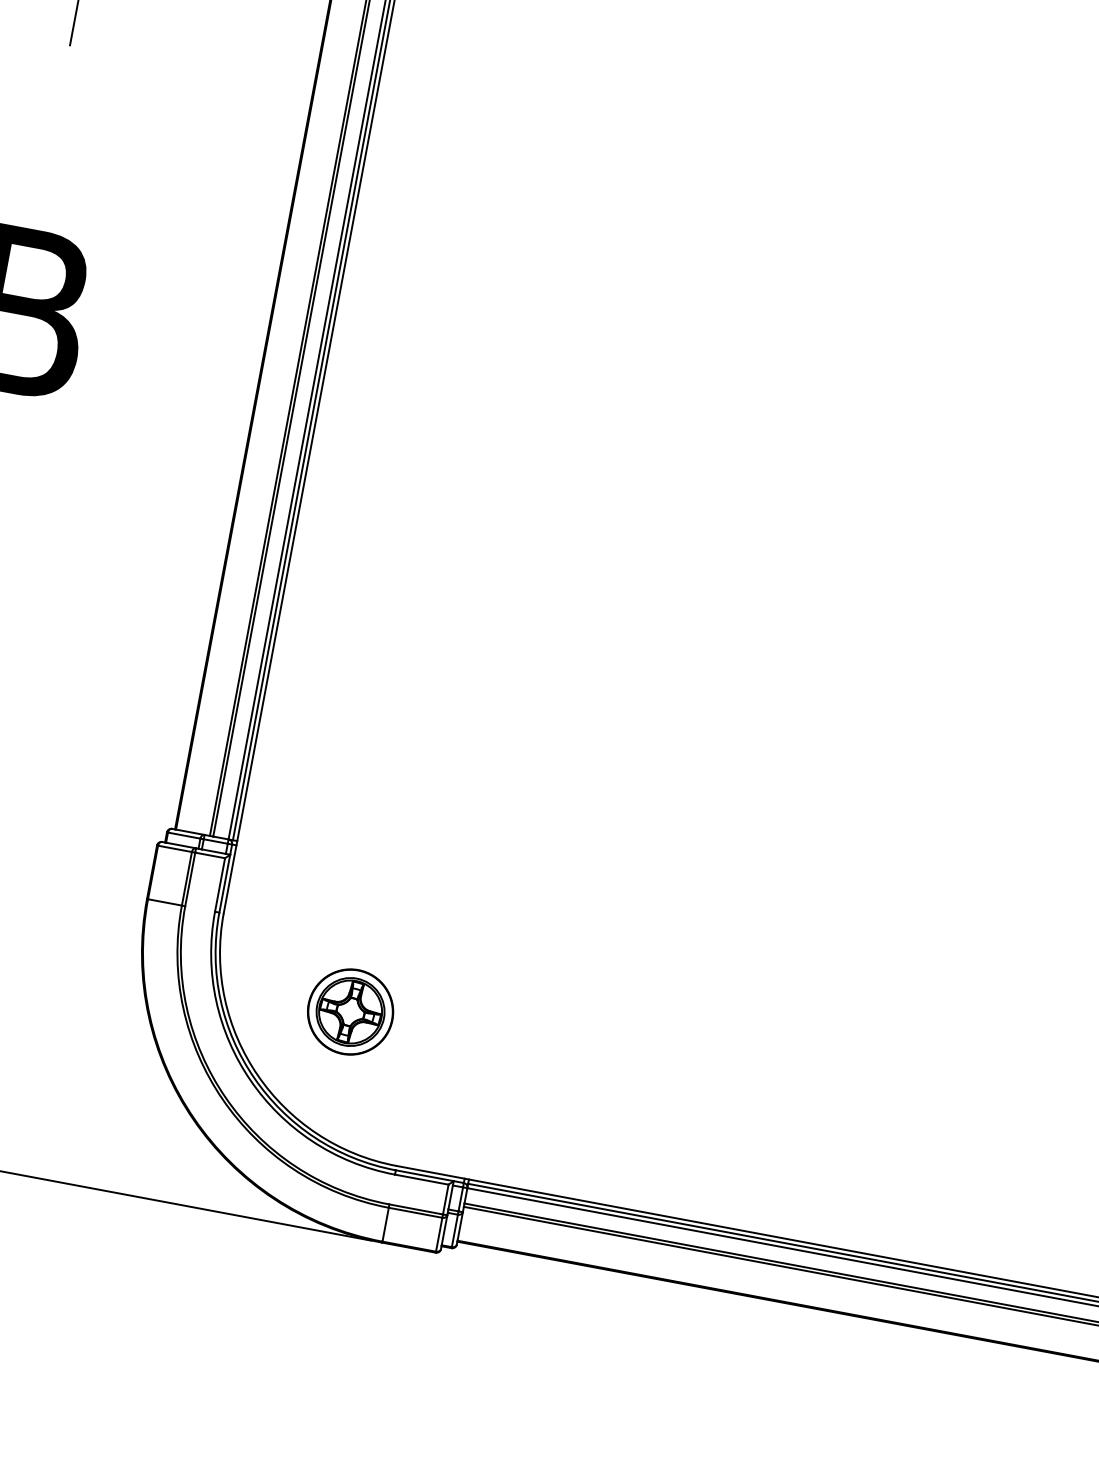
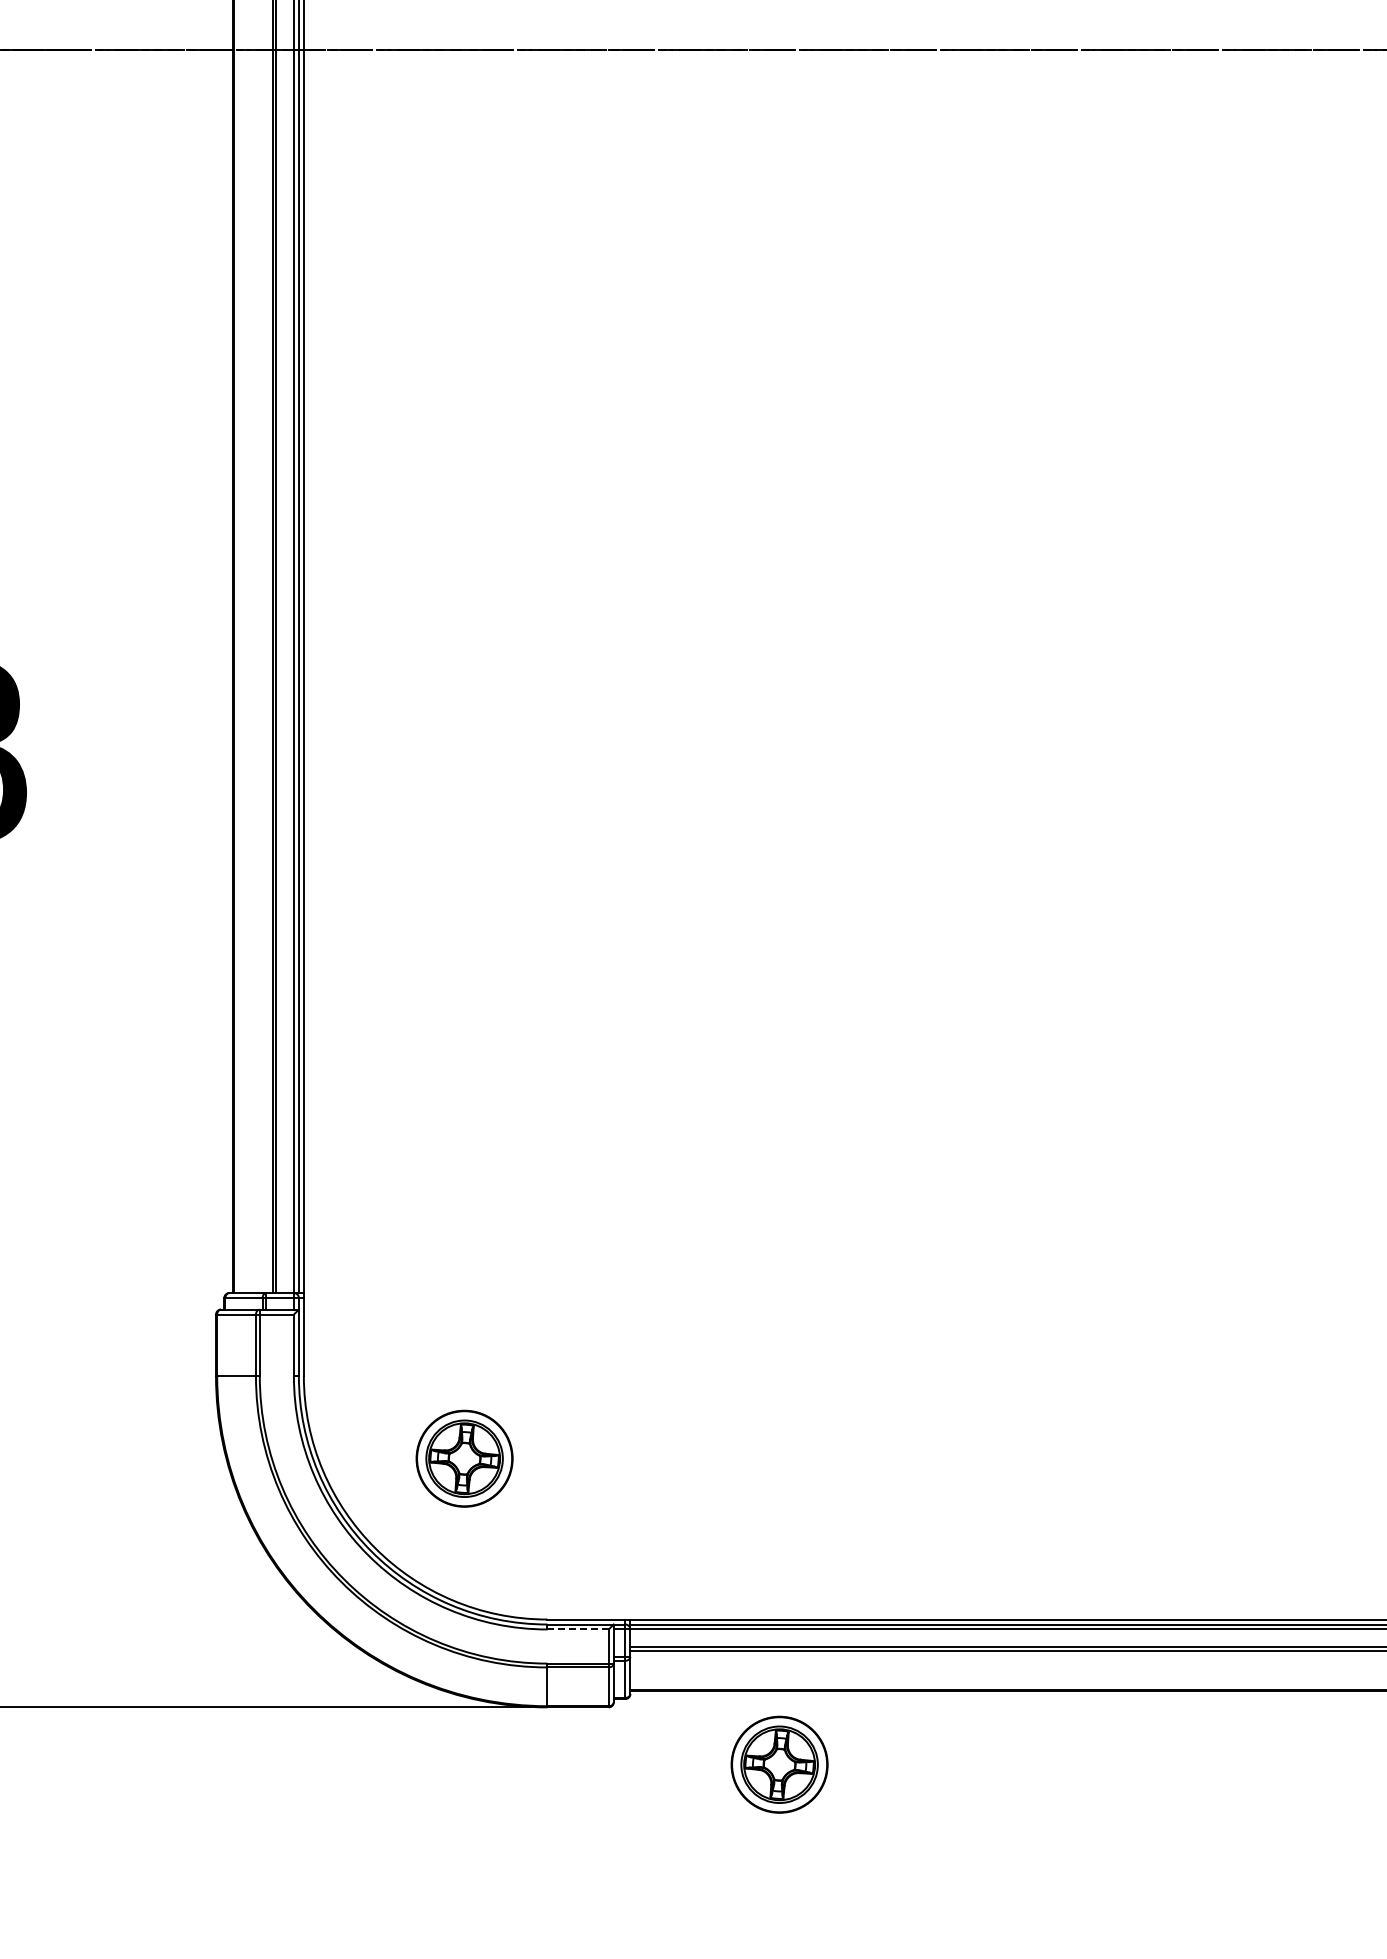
line: (422, 1179) -> (578, 1629), solid -> dashed
part: (575, 1330) -> (779, 1764), added

